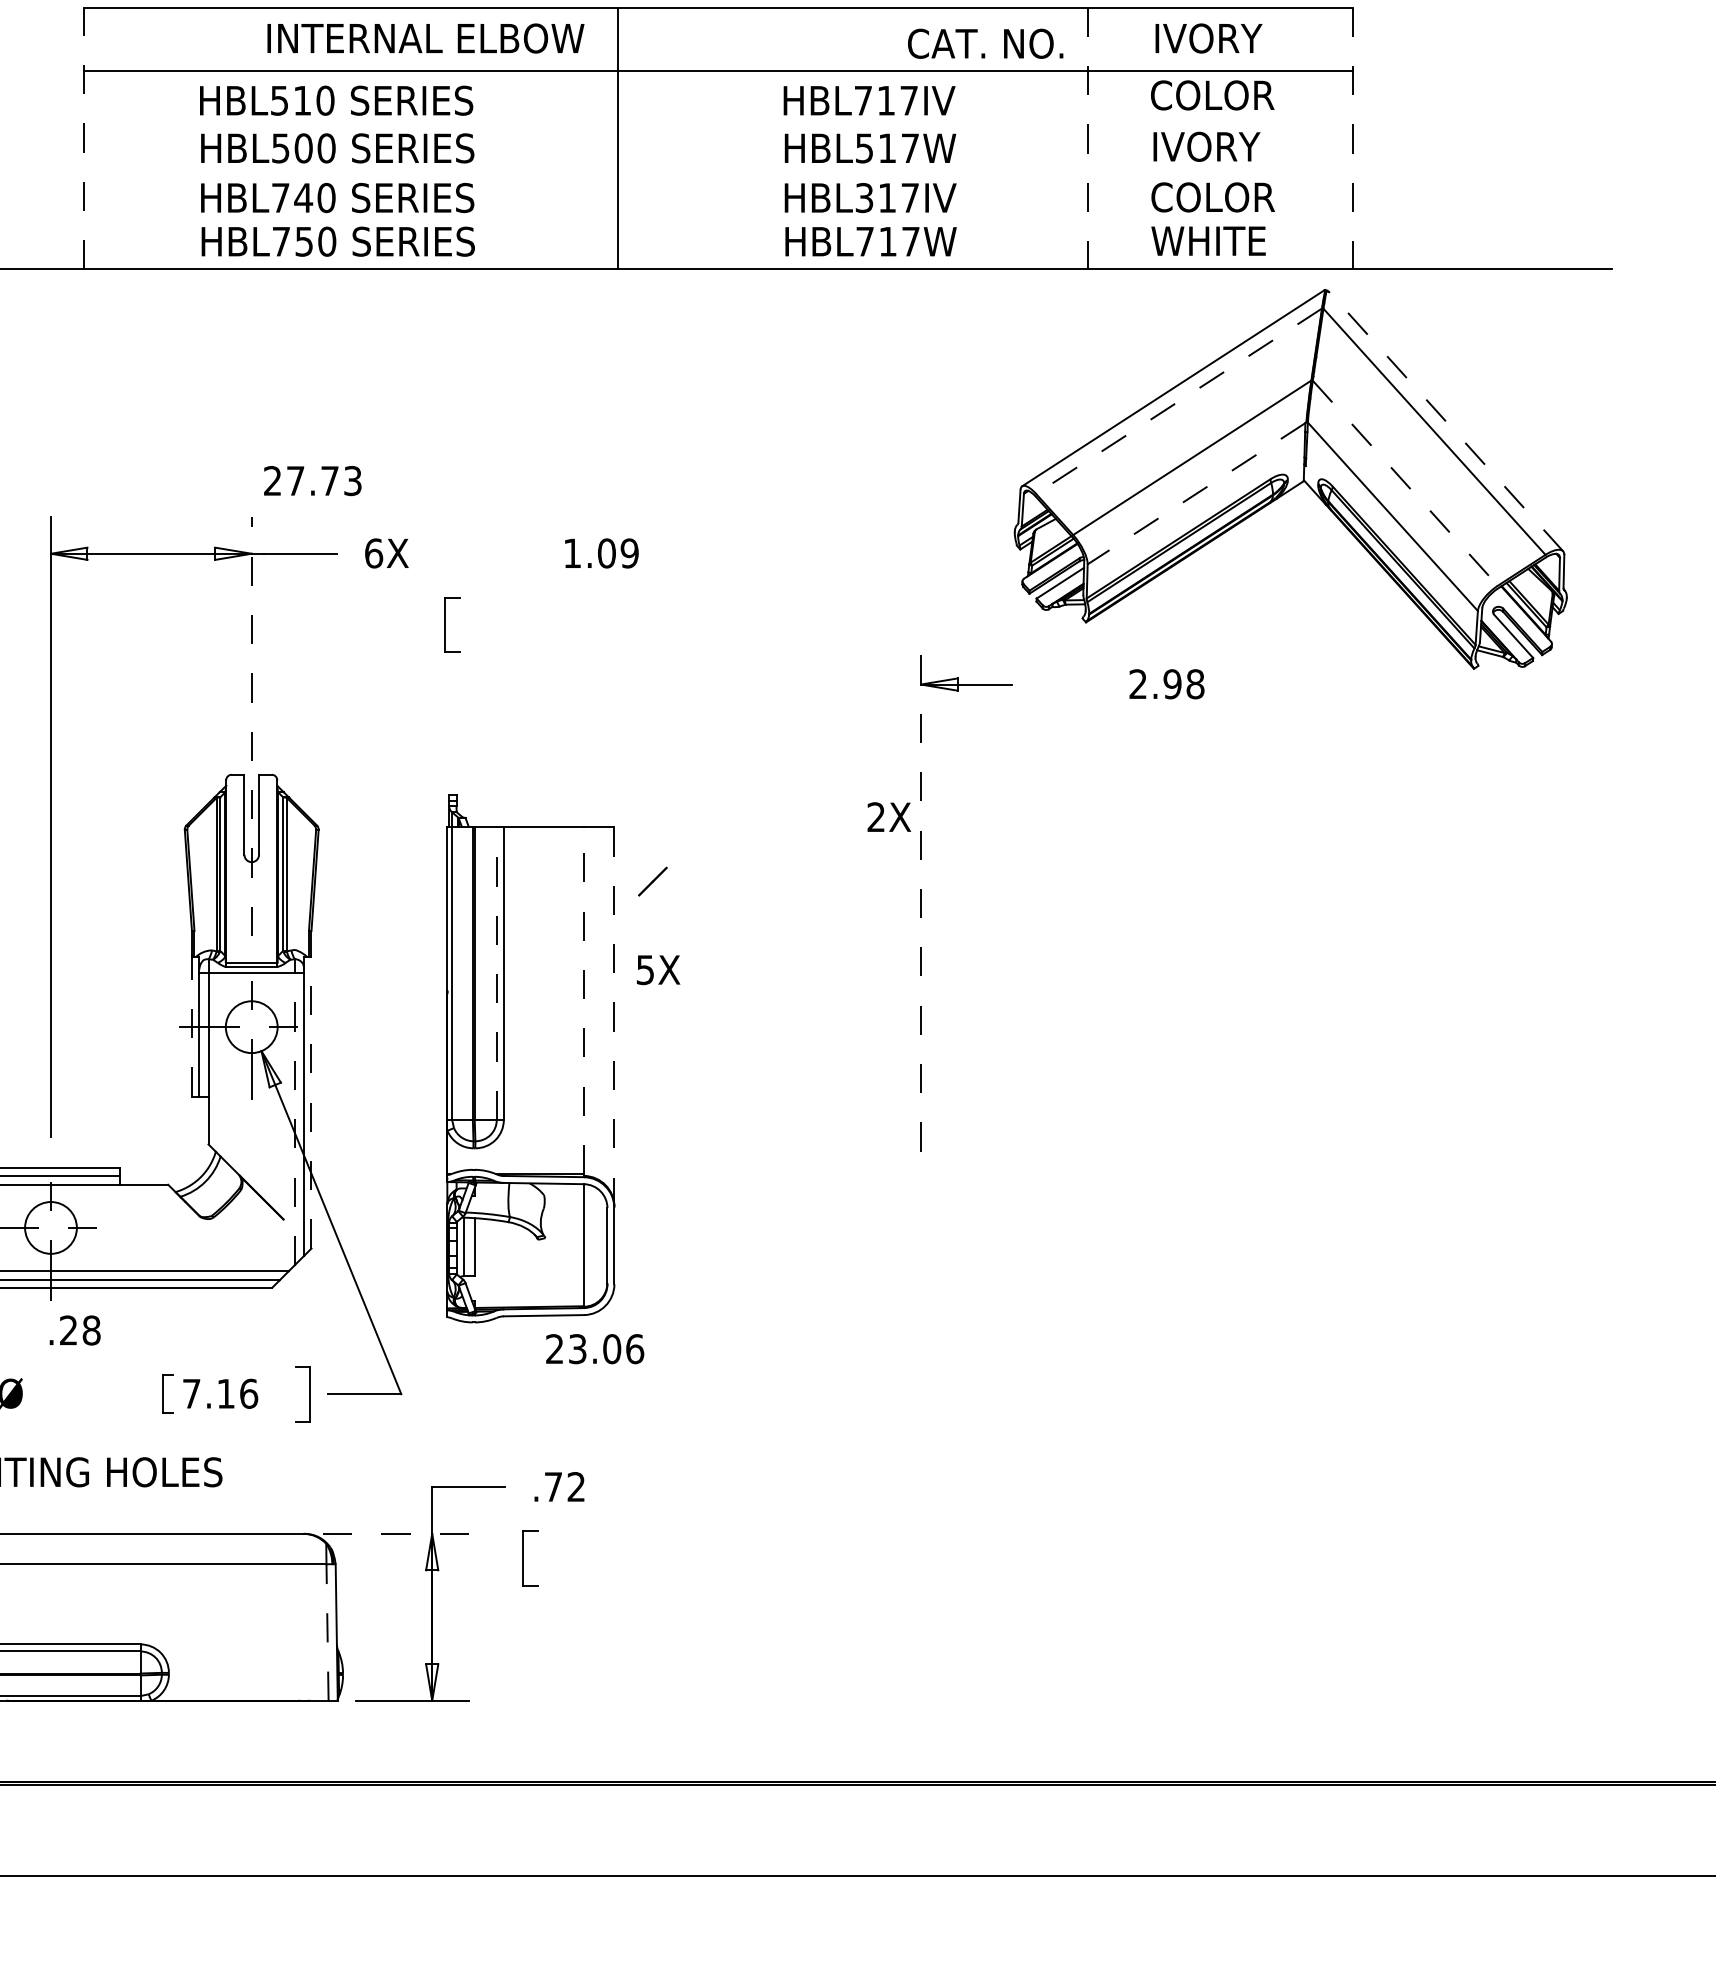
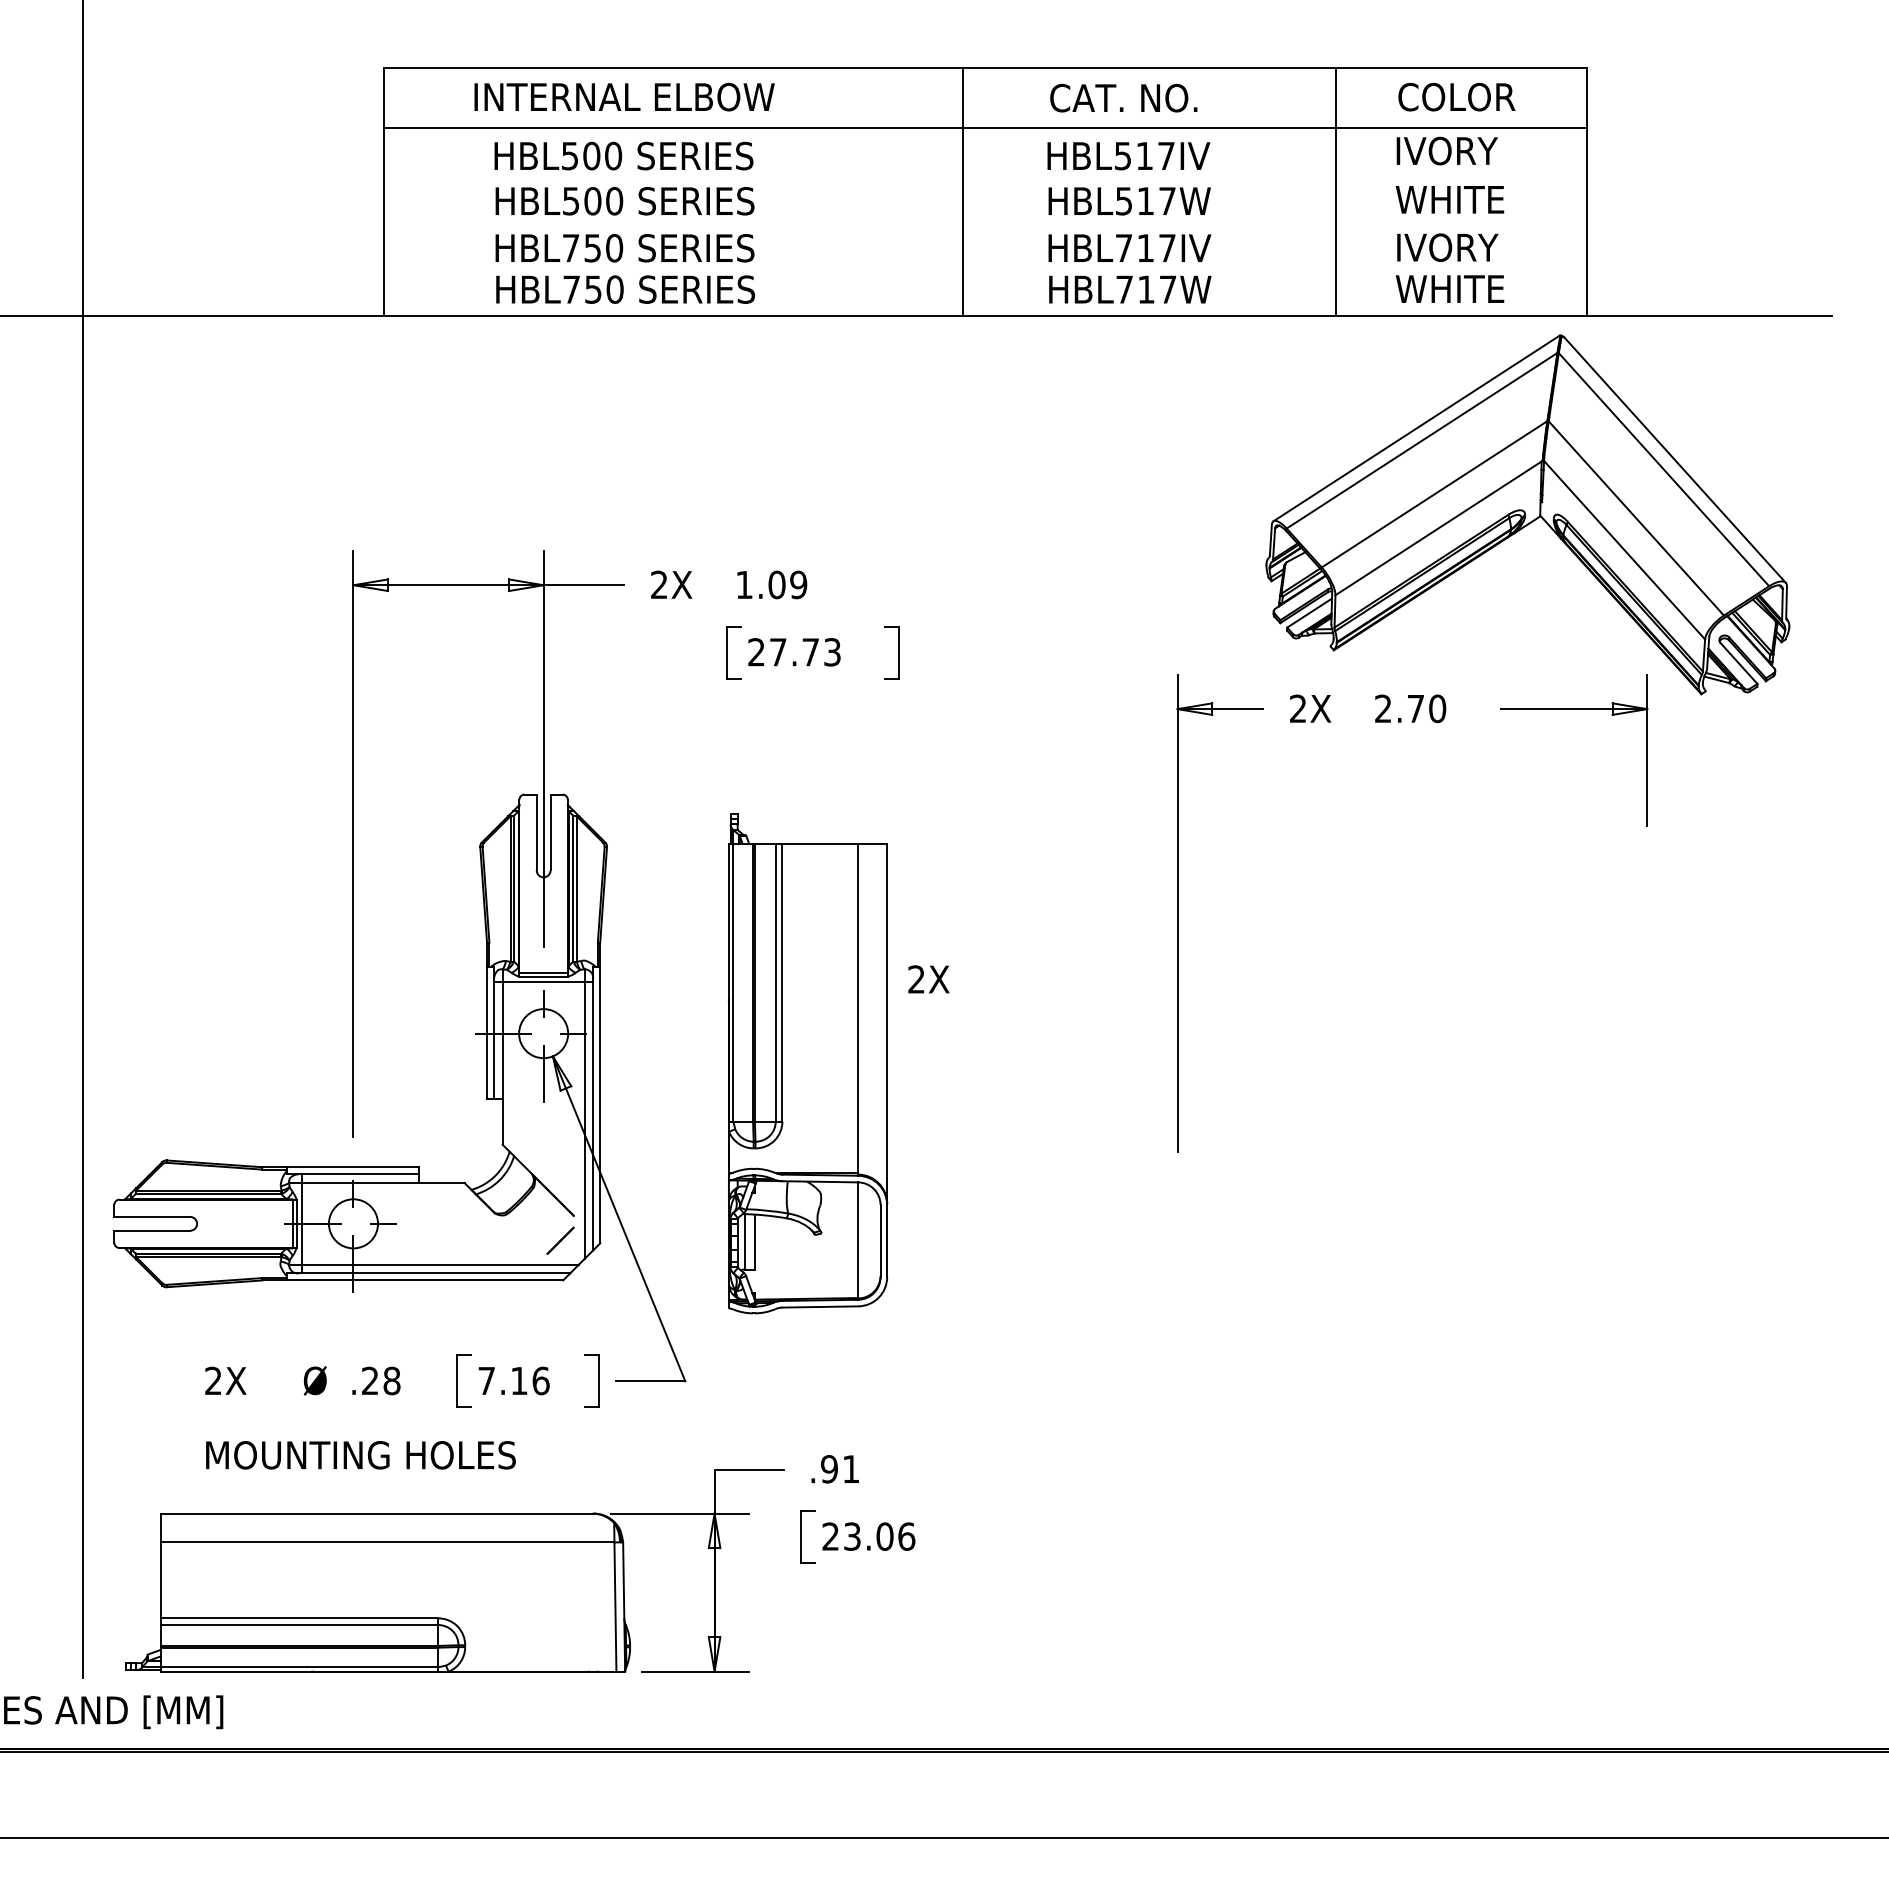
text: (425, 37) -> (624, 96), moved
text: (1215, 37) -> (1456, 96), IVORY -> COLOR
text: (985, 44) -> (1123, 98), moved
text: (1212, 94) -> (1453, 150), COLOR -> IVORY
text: (302, 100) -> (591, 155), HBL510 -> HBL500
text: (862, 101) -> (1122, 156), HBL717IV -> HBL517IV
line: (83, 138) -> (384, 191), dashed -> solid
line: (617, 138) -> (962, 191), moved
line: (1087, 138) -> (1335, 191), dashed -> solid
line: (1353, 138) -> (1587, 191), dashed -> solid
text: (1208, 146) -> (1449, 199), IVORY -> WHITE
text: (1212, 197) -> (1453, 247), COLOR -> IVORY
text: (303, 198) -> (592, 248), HBL740 -> HBL750
text: (863, 198) -> (1123, 248), HBL317IV -> HBL717IV
line: (1178, 402) -> (1421, 441), dashed -> solid
line: (1446, 422) -> (1675, 460), dashed -> solid
text: (312, 481) -> (794, 652), moved
line: (1405, 483) -> (1636, 518), dashed -> solid
line: (1196, 493) -> (1438, 528), dashed -> solid
text: (374, 552) -> (659, 584), 6X -> 2X
text: (602, 552) -> (772, 584), moved
part: (626, 624) -> (898, 652), added
text: (1183, 683) -> (1426, 708), 2.98 -> 2.70
part: (1340, 684) -> (1574, 709), added
line: (251, 726) -> (543, 748), dashed -> solid
text: (889, 816) -> (1310, 708), moved
line: (652, 881) -> (560, 1240), moved
line: (920, 899) -> (1177, 912), dashed -> solid
text: (645, 969) -> (916, 979), 5X -> 2X
line: (496, 973) -> (775, 982), dashed -> solid
line: (584, 1000) -> (858, 1008), dashed -> solid
line: (614, 1016) -> (887, 1023), dashed -> solid
line: (192, 1027) -> (487, 1033), dashed -> solid
line: (311, 1103) -> (600, 1105), dashed -> solid
line: (294, 1118) -> (584, 1120), dashed -> solid
text: (75, 1329) -> (376, 1380), moved
text: (594, 1348) -> (868, 1536), moved
part: (167, 1393) -> (463, 1380), size x1.43
text: (564, 1487) -> (839, 1469), .72 -> .91
line: (396, 1533) -> (680, 1513), dashed -> solid
line: (327, 1632) -> (615, 1607), dashed -> solid

